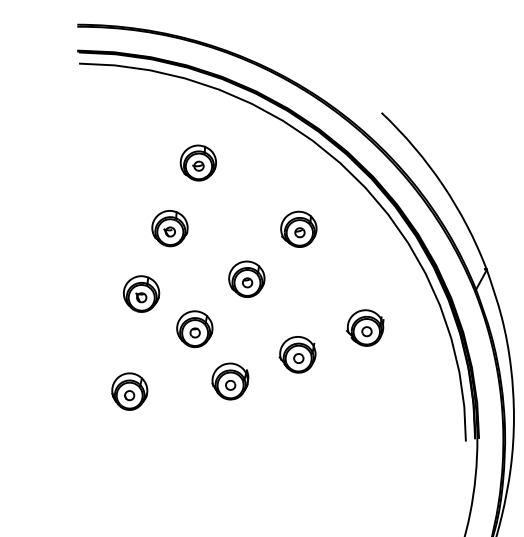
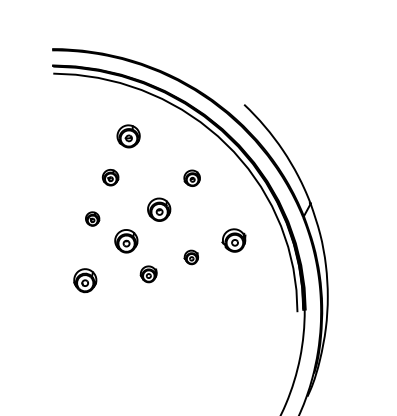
part: (169, 228) -> (110, 177), size x0.7
part: (299, 229) -> (192, 178), size x0.7
part: (141, 293) -> (92, 218), size x0.6
part: (298, 354) -> (191, 257), size x0.6
part: (229, 381) -> (148, 274), size x0.7

